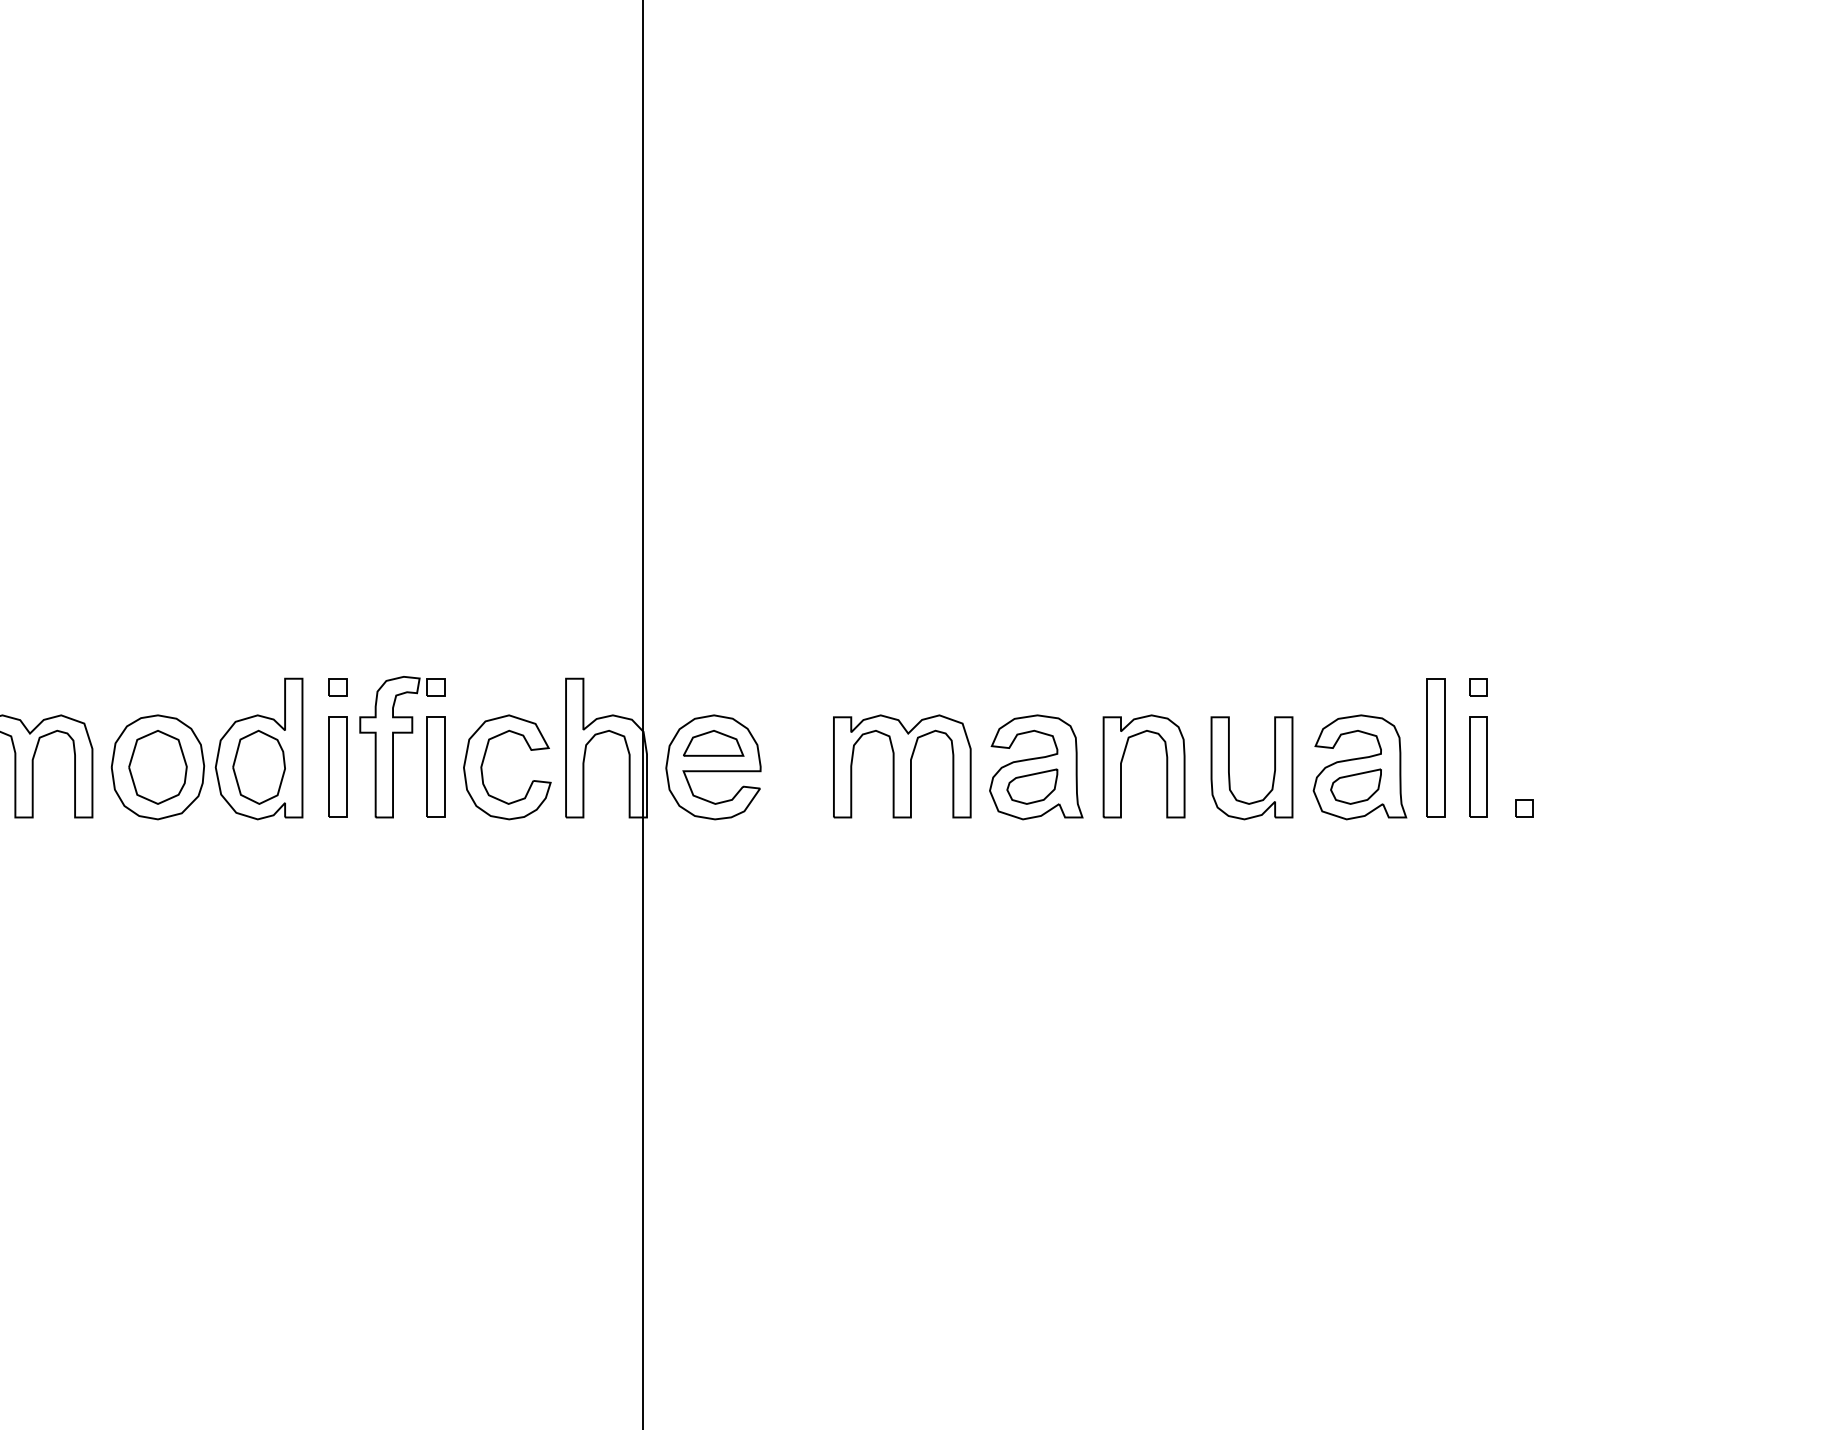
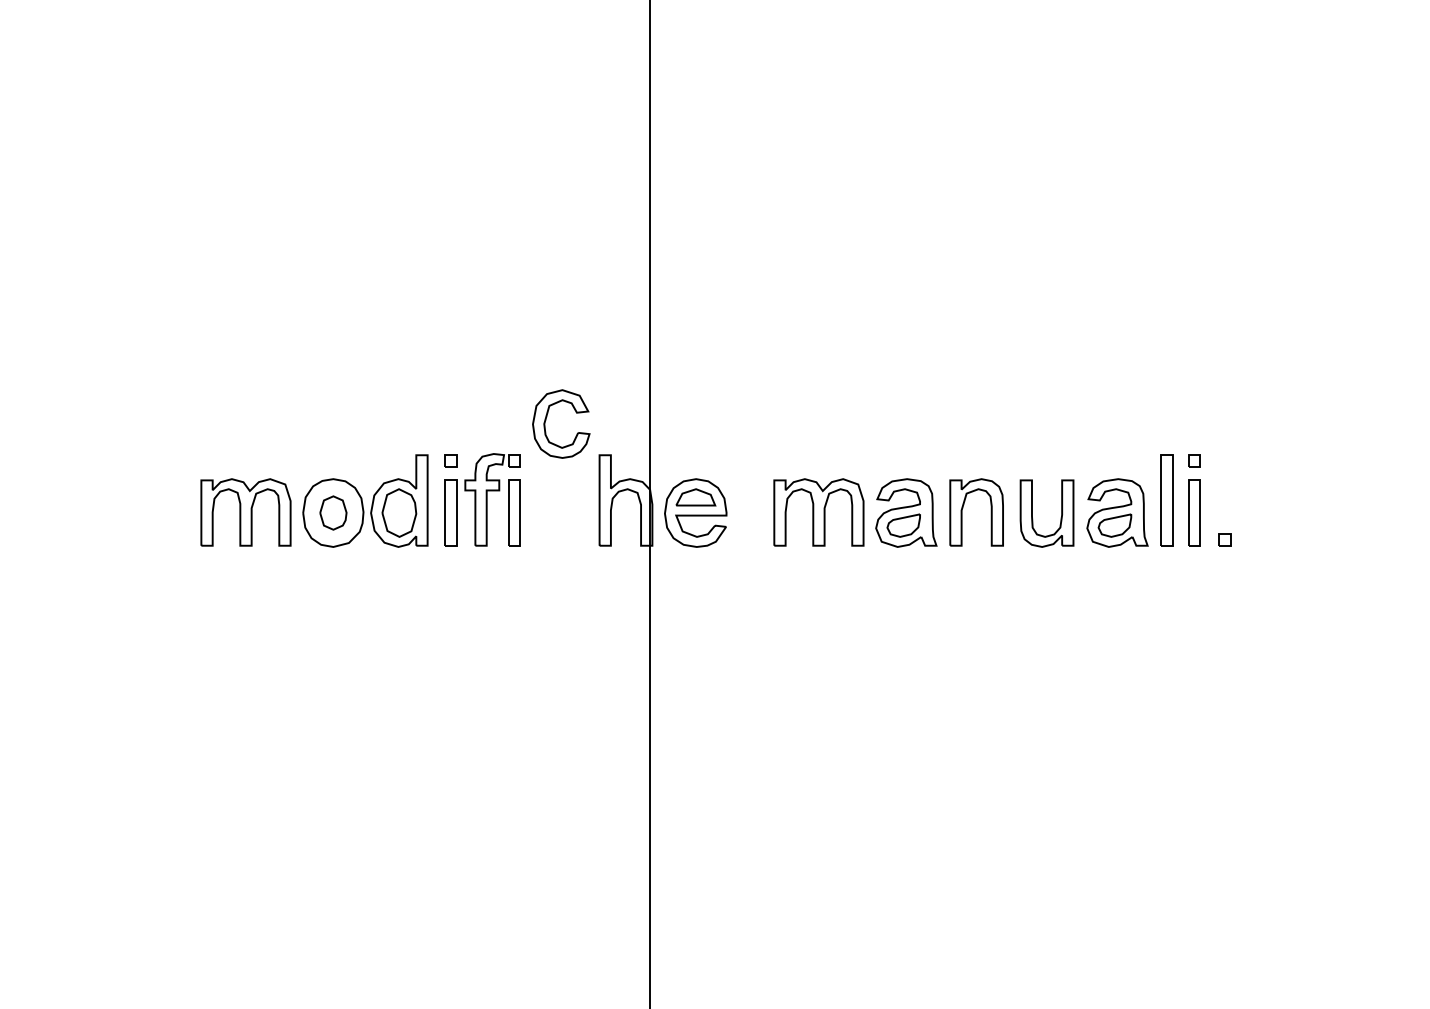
part: (484, 761) -> (546, 420), moved
part: (158, 766) -> (333, 512), size x0.7

